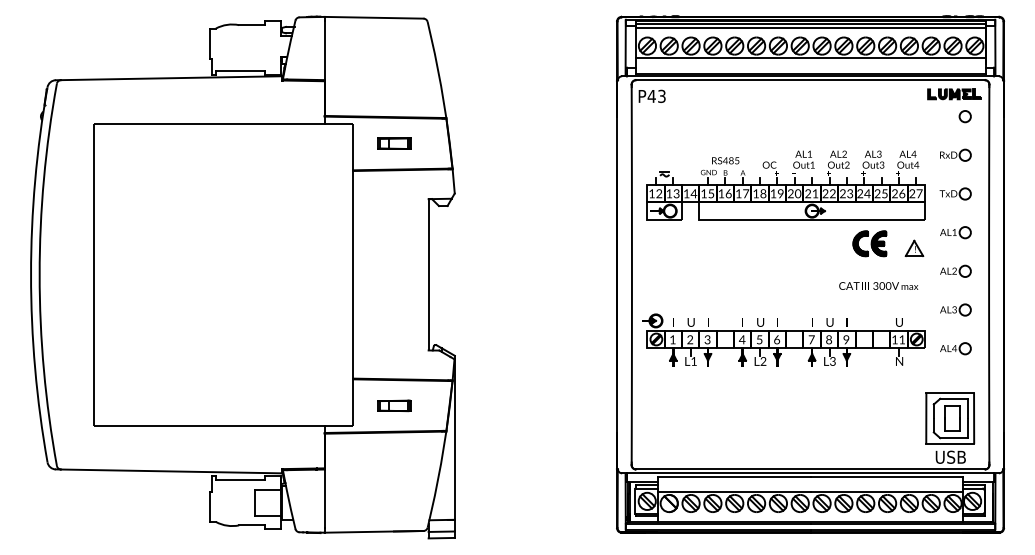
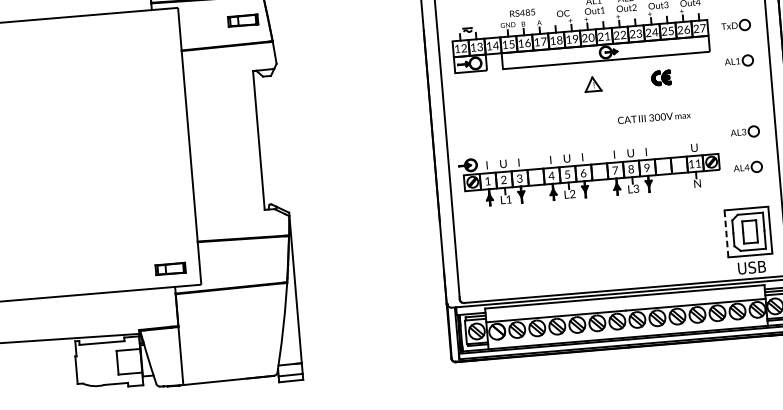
part: (394, 143) -> (243, 20), moved
part: (869, 243) -> (660, 77), size x0.6
part: (914, 247) -> (593, 83), moved
part: (955, 270) -> (741, 95), removed
text: (878, 285) -> (654, 117), moved
part: (394, 405) -> (170, 268), moved
line: (926, 418) -> (726, 233), solid -> dashed

